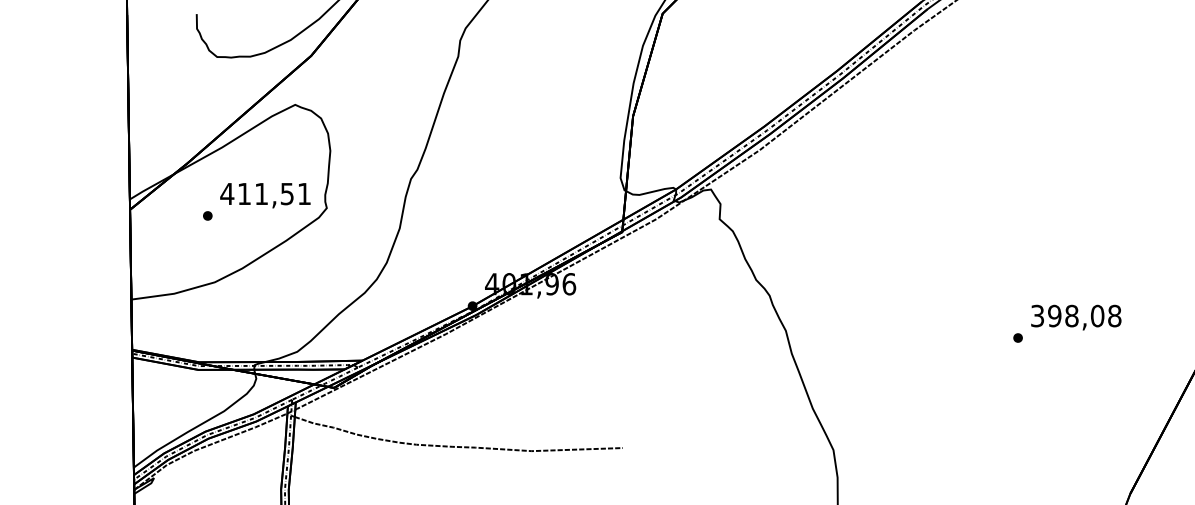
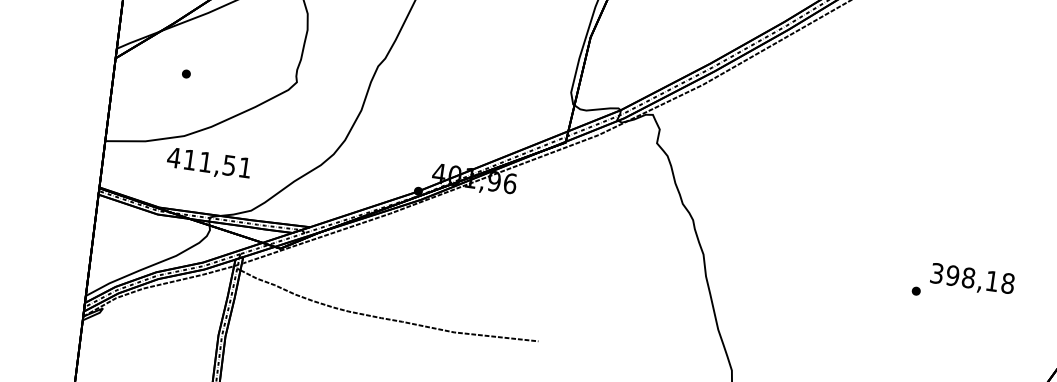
text: (265, 195) -> (209, 164), moved
text: (1097, 315) -> (992, 280), 398,08 -> 398,18

